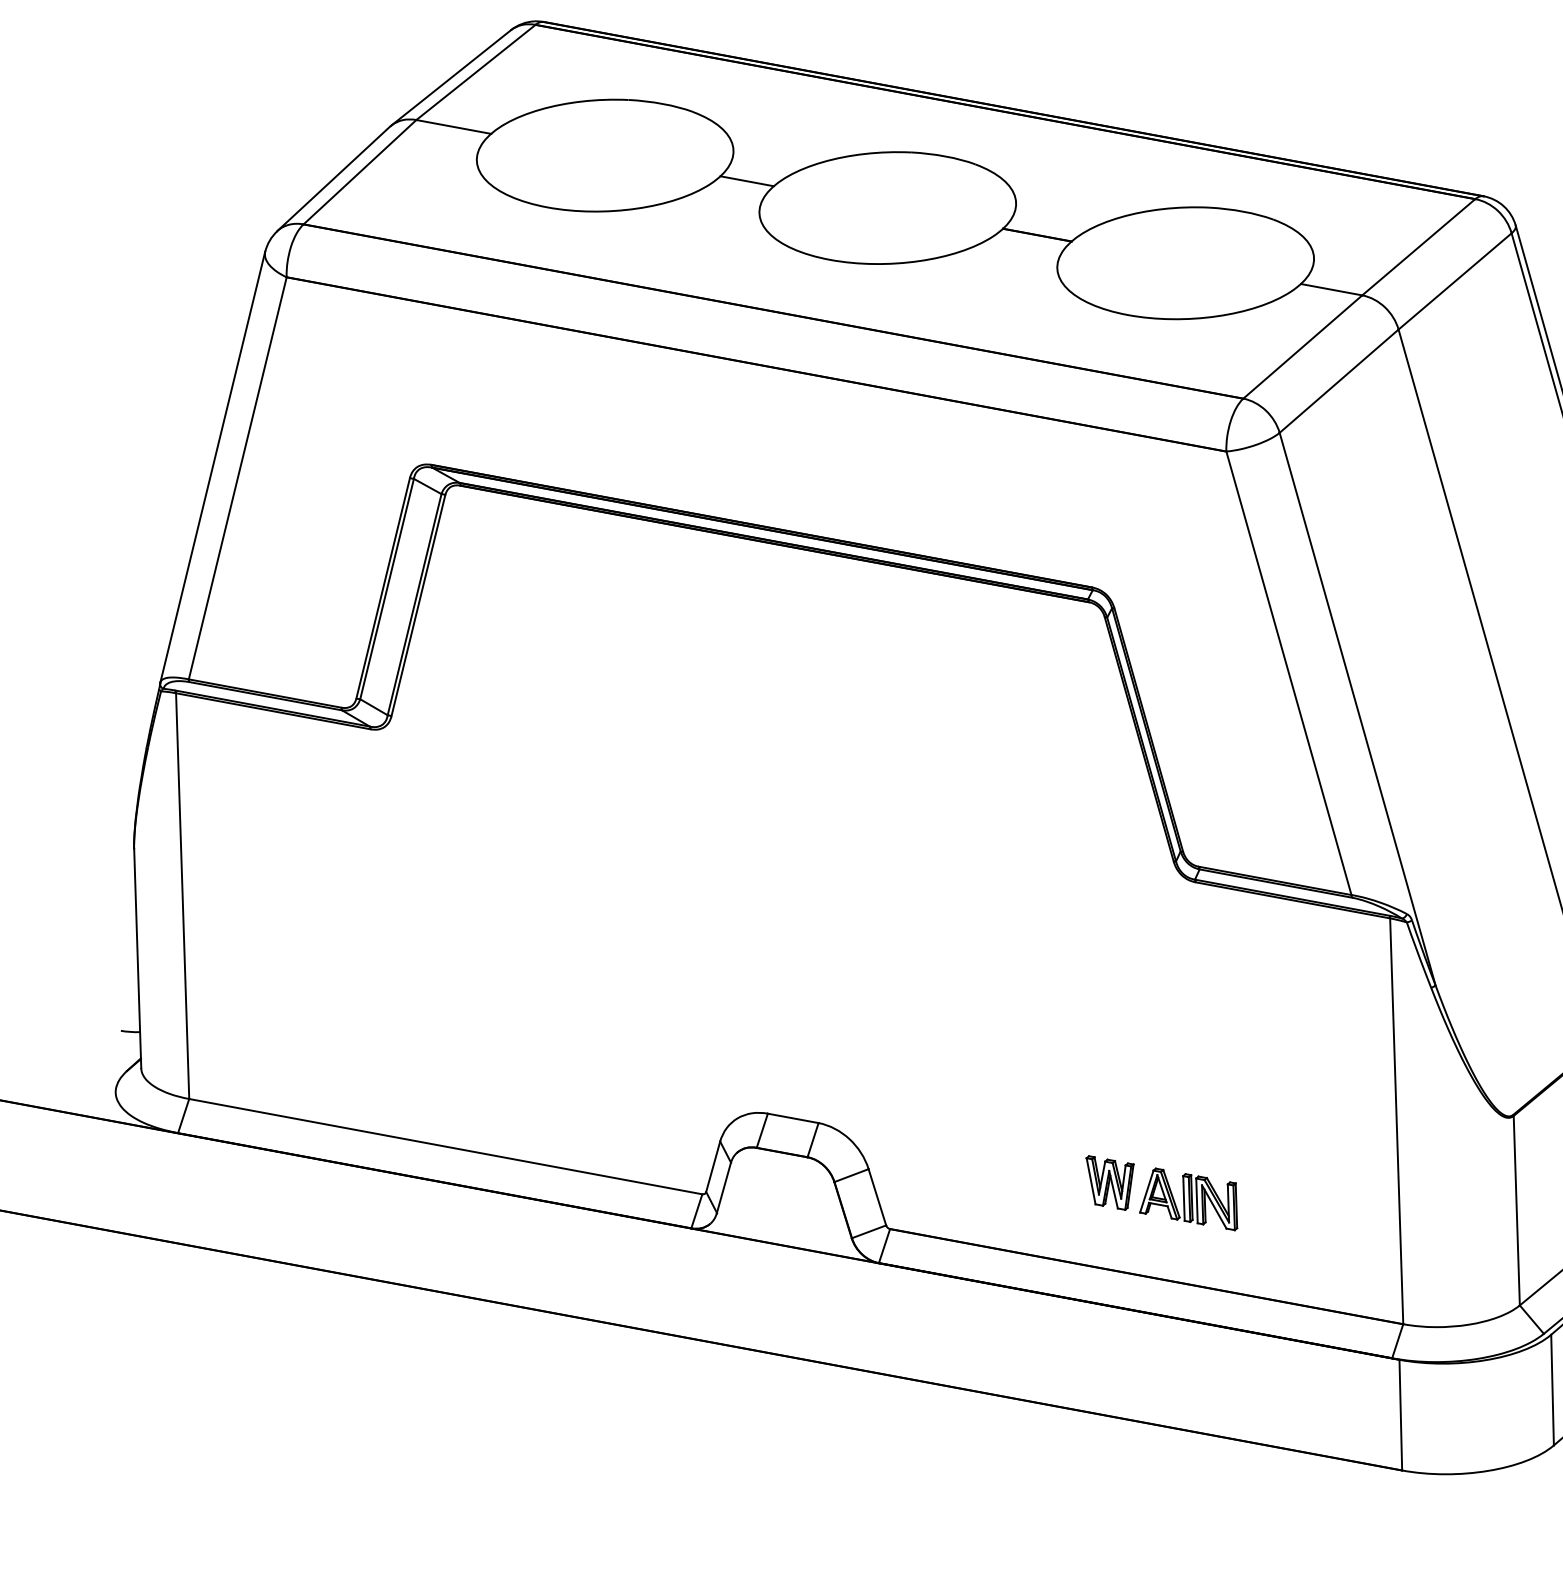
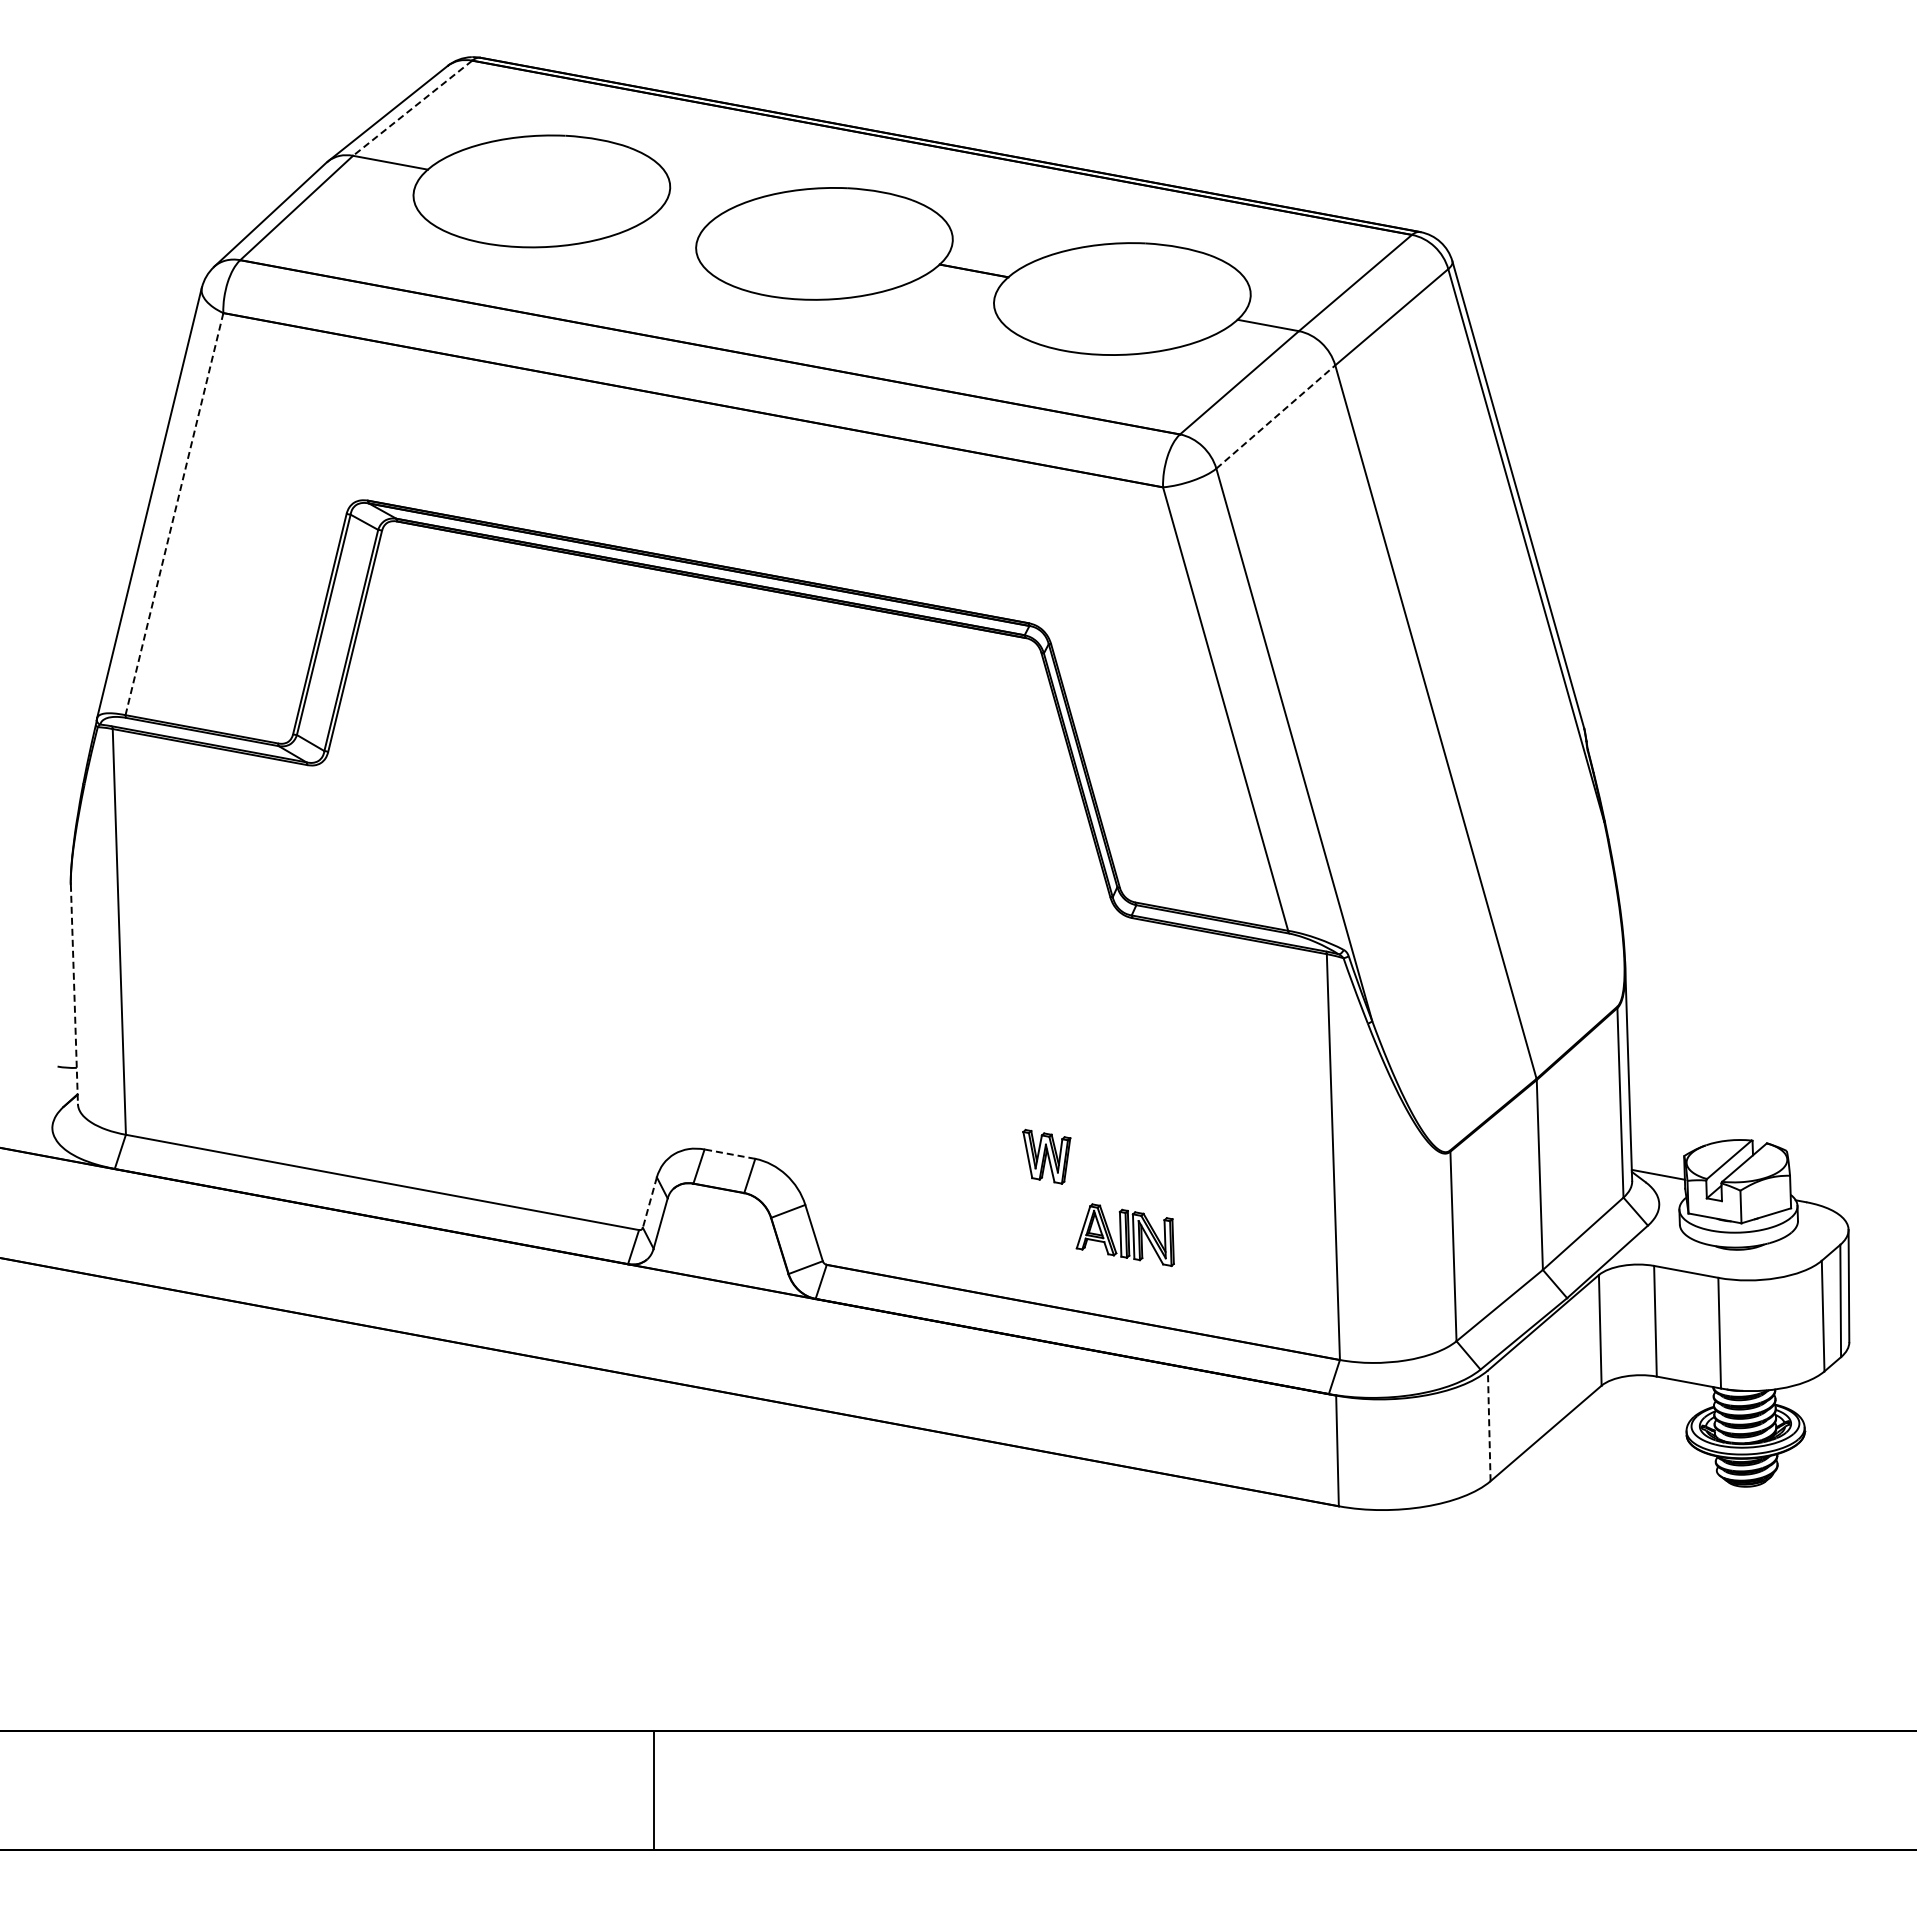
line: (475, 72) -> (412, 108), solid -> dashed
line: (746, 181) -> (683, 217), removed
line: (1338, 381) -> (1275, 417), solid -> dashed
line: (237, 478) -> (174, 514), solid -> dashed
line: (137, 958) -> (74, 994), solid -> dashed
line: (792, 1118) -> (729, 1154), solid -> dashed
line: (712, 1167) -> (649, 1203), solid -> dashed
part: (1109, 1182) -> (1046, 1156), moved
line: (1552, 1389) -> (1489, 1425), solid -> dashed

